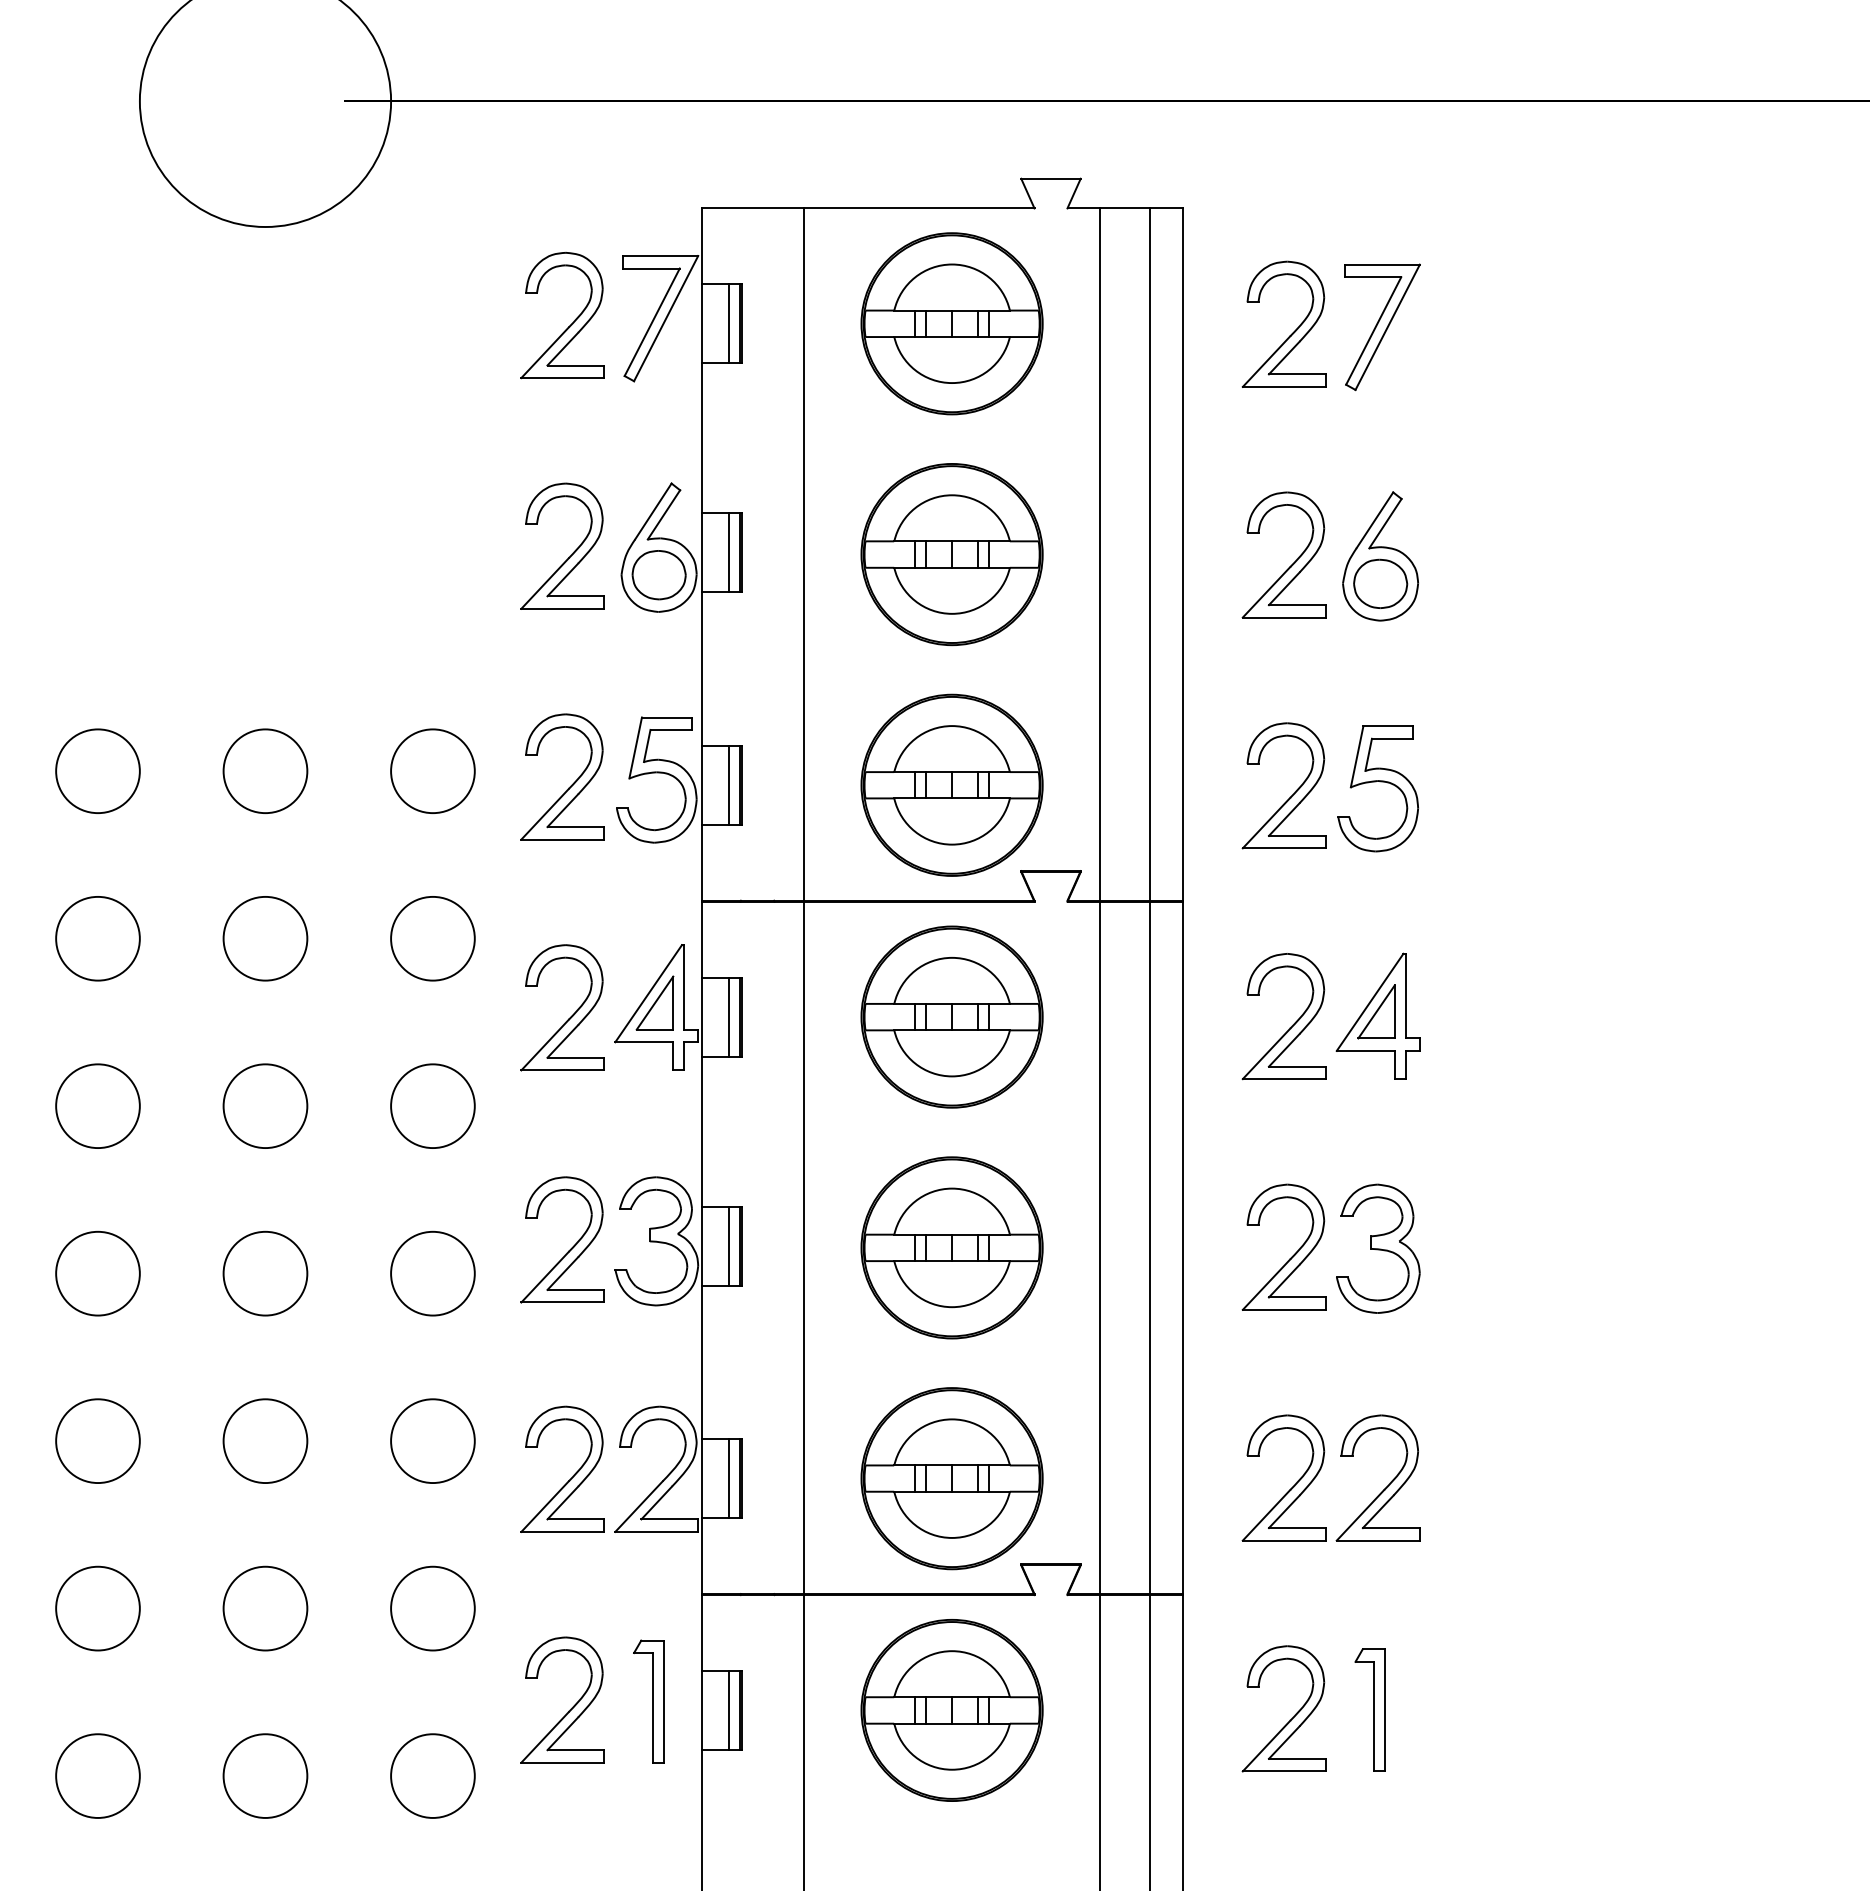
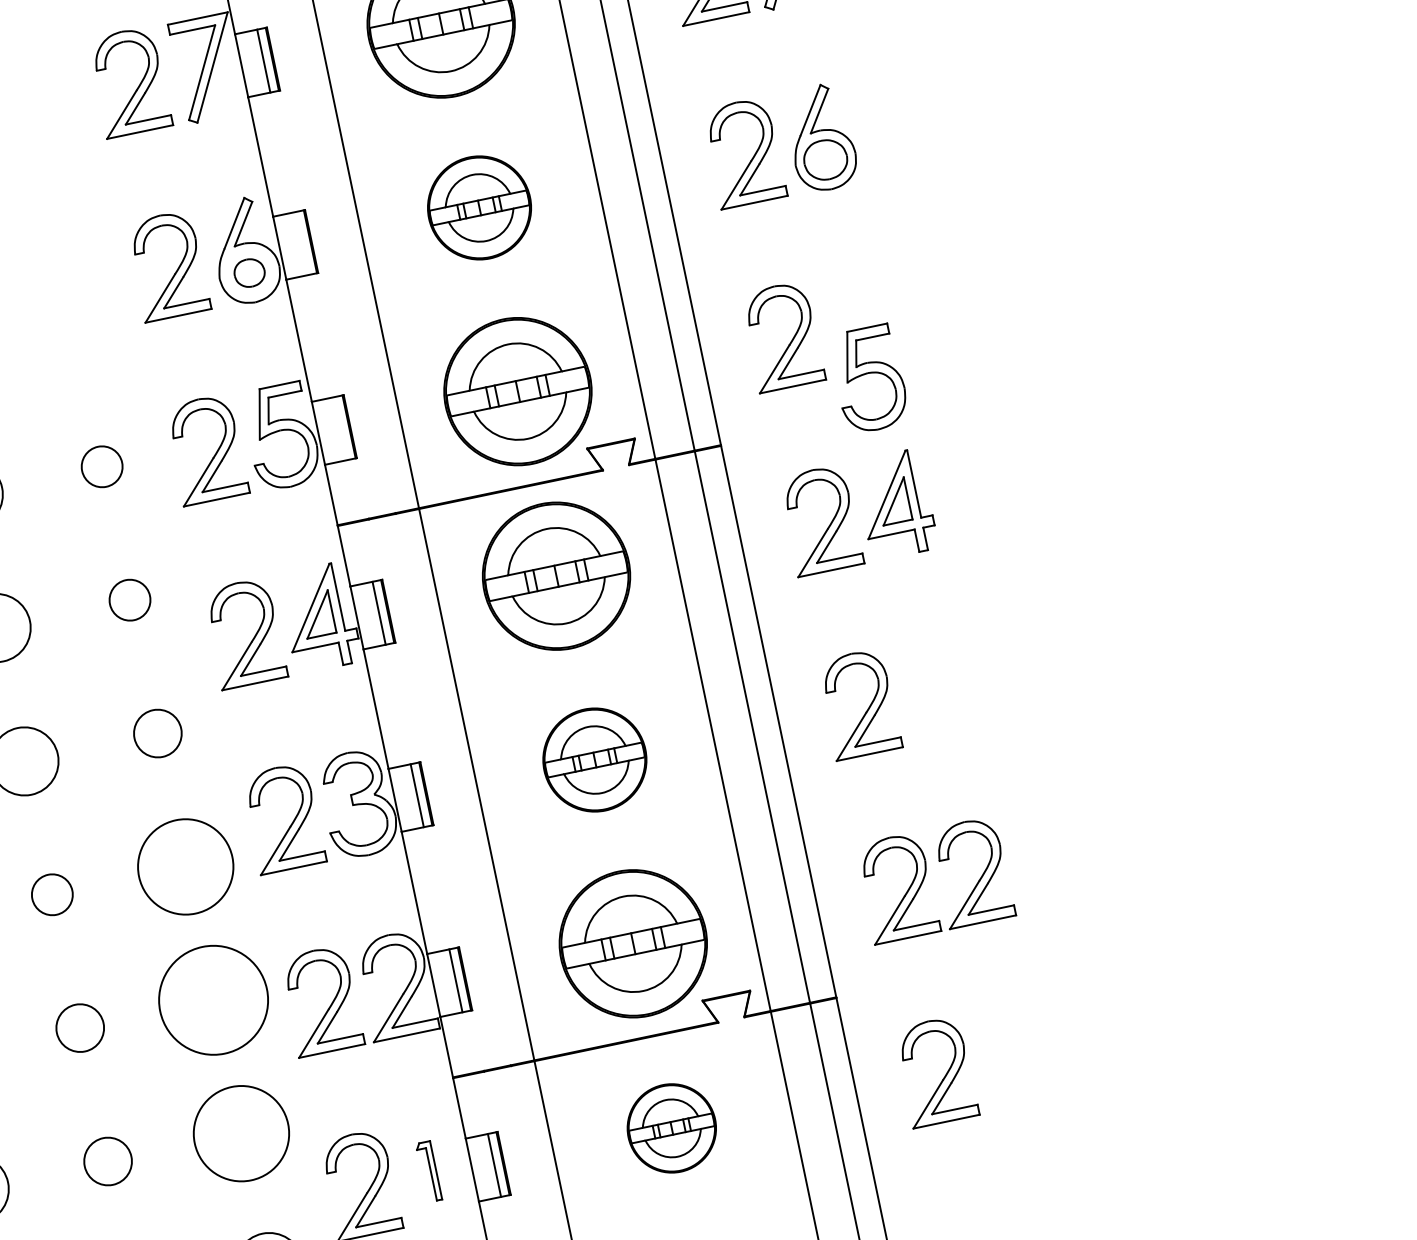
line: (729, 552) -> (301, 243), removed
part: (951, 554) -> (479, 207), size x0.7
part: (658, 575) -> (249, 273), size x0.7
circle: (432, 771) -> (101, 467), size x0.6
part: (1376, 782) -> (867, 374), moved
line: (729, 784) -> (340, 428), removed
circle: (432, 938) -> (129, 600), size x0.6
circle: (432, 1106) -> (157, 733), size x0.7
part: (951, 1247) -> (594, 759), size x0.7
part: (1378, 1248) -> (934, 689), removed
circle: (265, 1273) -> (52, 894), size x0.6
circle: (432, 1273) -> (185, 866), size x1.4
circle: (265, 1440) -> (80, 1027), size x0.7
circle: (432, 1441) -> (213, 1000), size x1.6
circle: (265, 1608) -> (108, 1161), size x0.7
circle: (432, 1608) -> (241, 1133), size x1.4
part: (648, 1701) -> (428, 1171), size x0.6
part: (1369, 1709) -> (1004, 1058), removed
part: (951, 1710) -> (671, 1128), size x0.6

